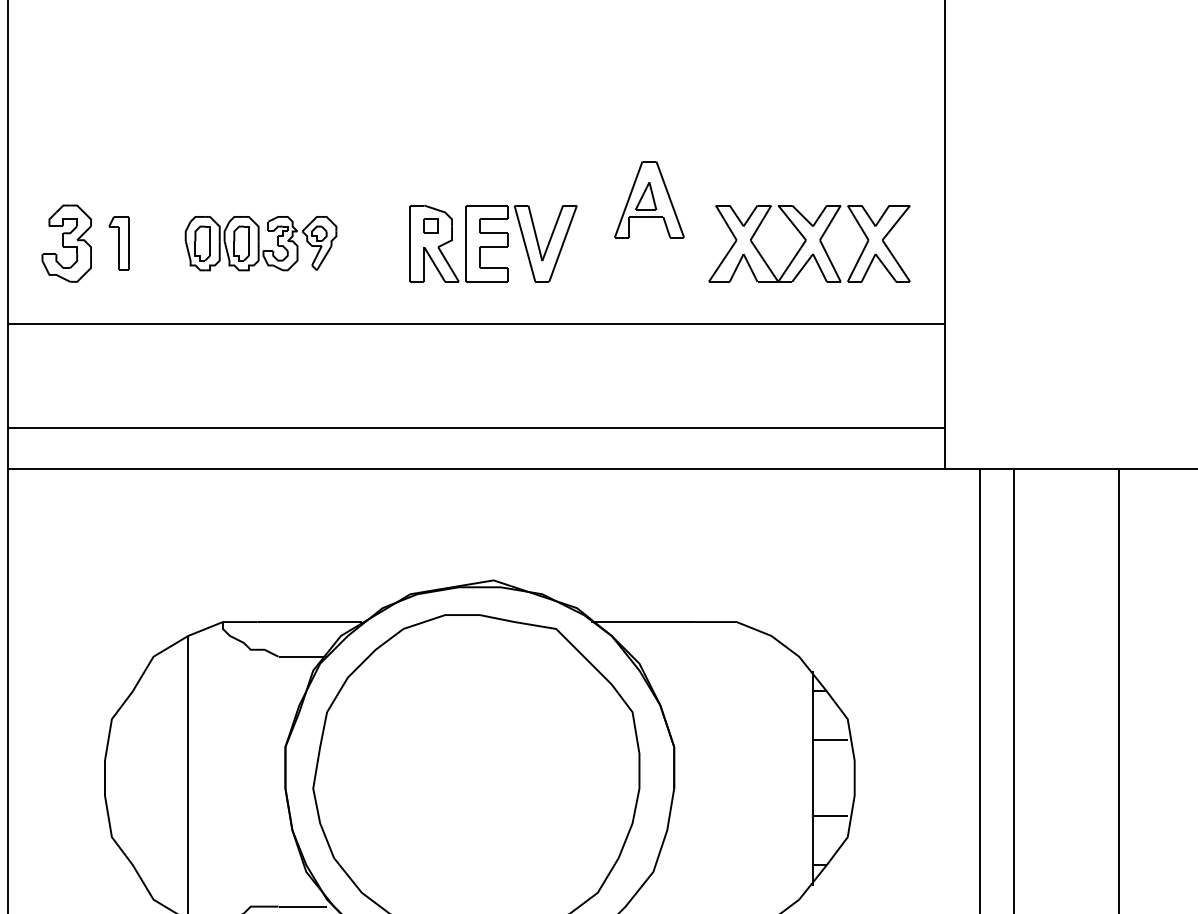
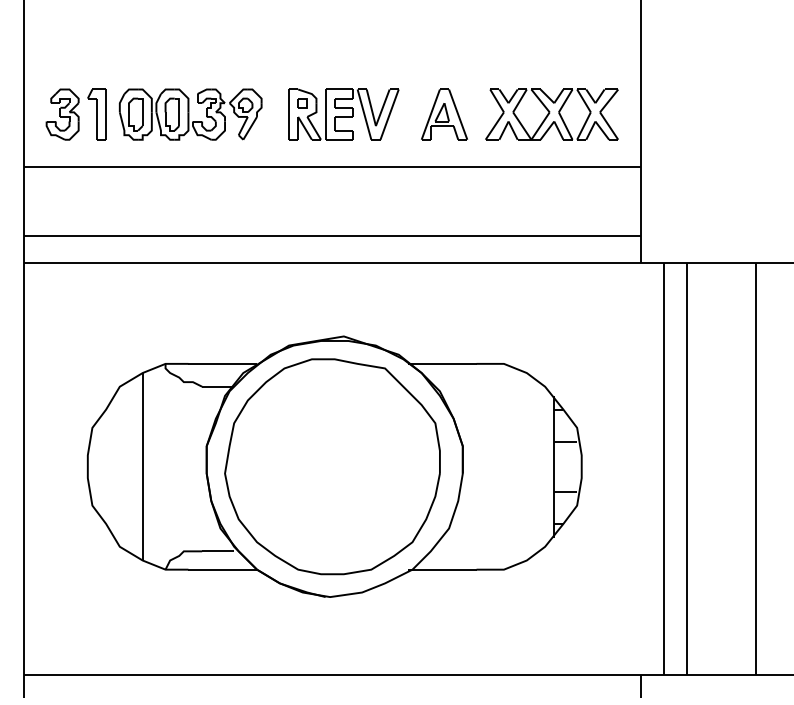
part: (649, 199) -> (444, 114), moved
part: (118, 243) -> (96, 114), size x1.43
part: (260, 243) -> (190, 114), size x1.43

